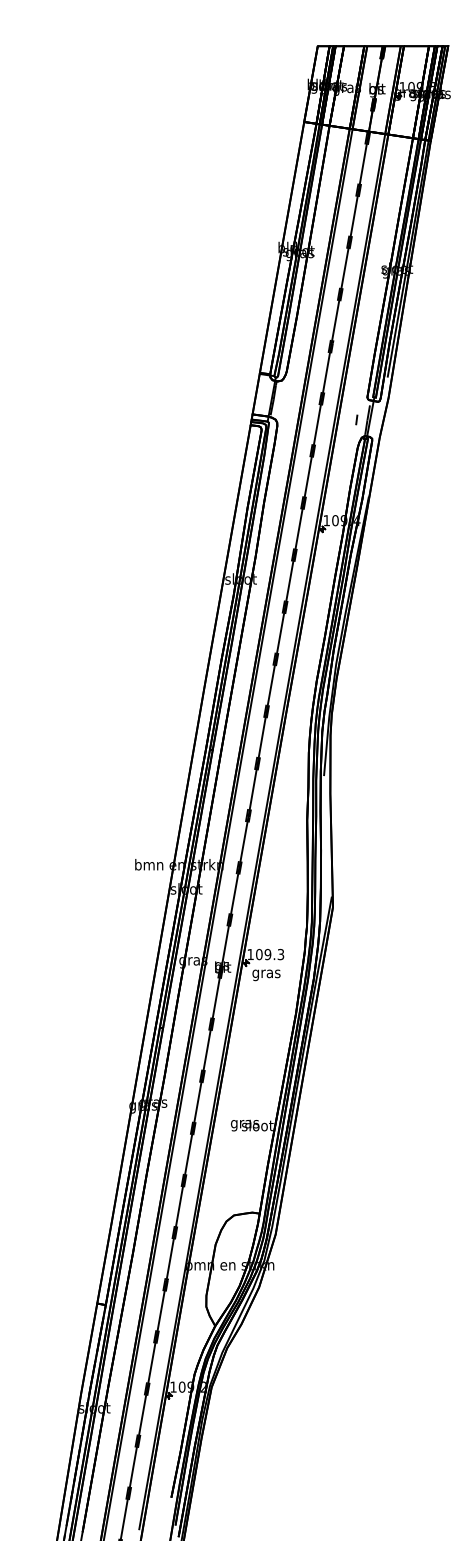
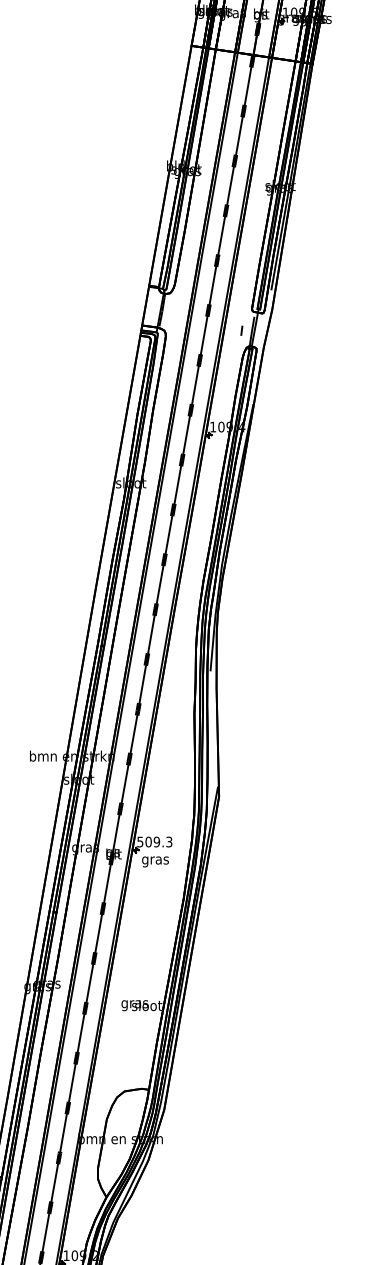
text: (250, 954) -> (140, 841), 109.3 -> 509.3

